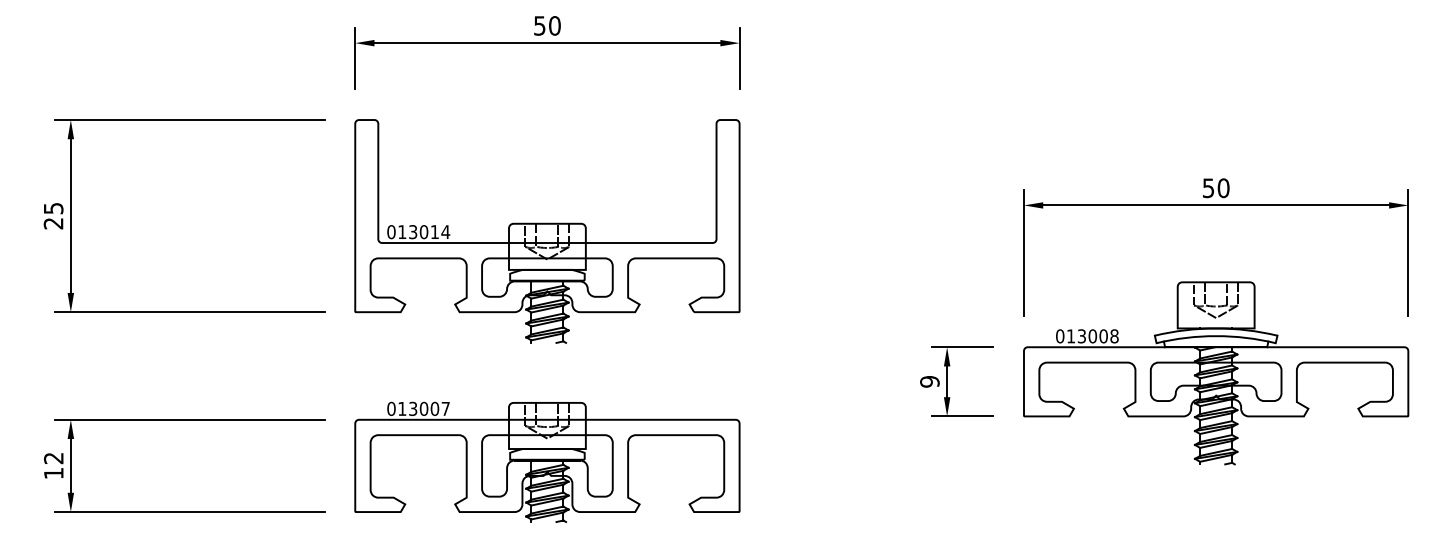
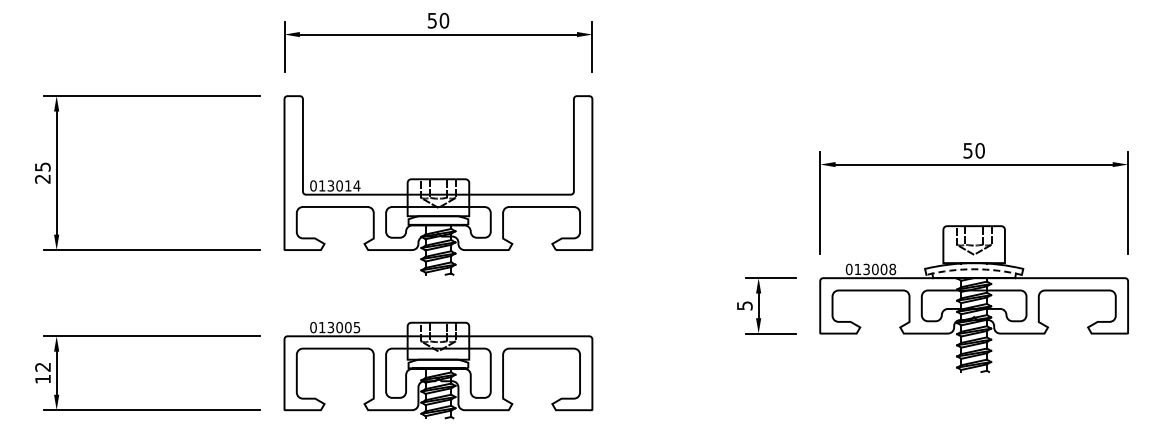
arc: (1216, 336) -> (974, 269), solid -> dashed
text: (929, 381) -> (744, 305), 9 -> 5
text: (445, 408) -> (356, 327), 013007 -> 013005

